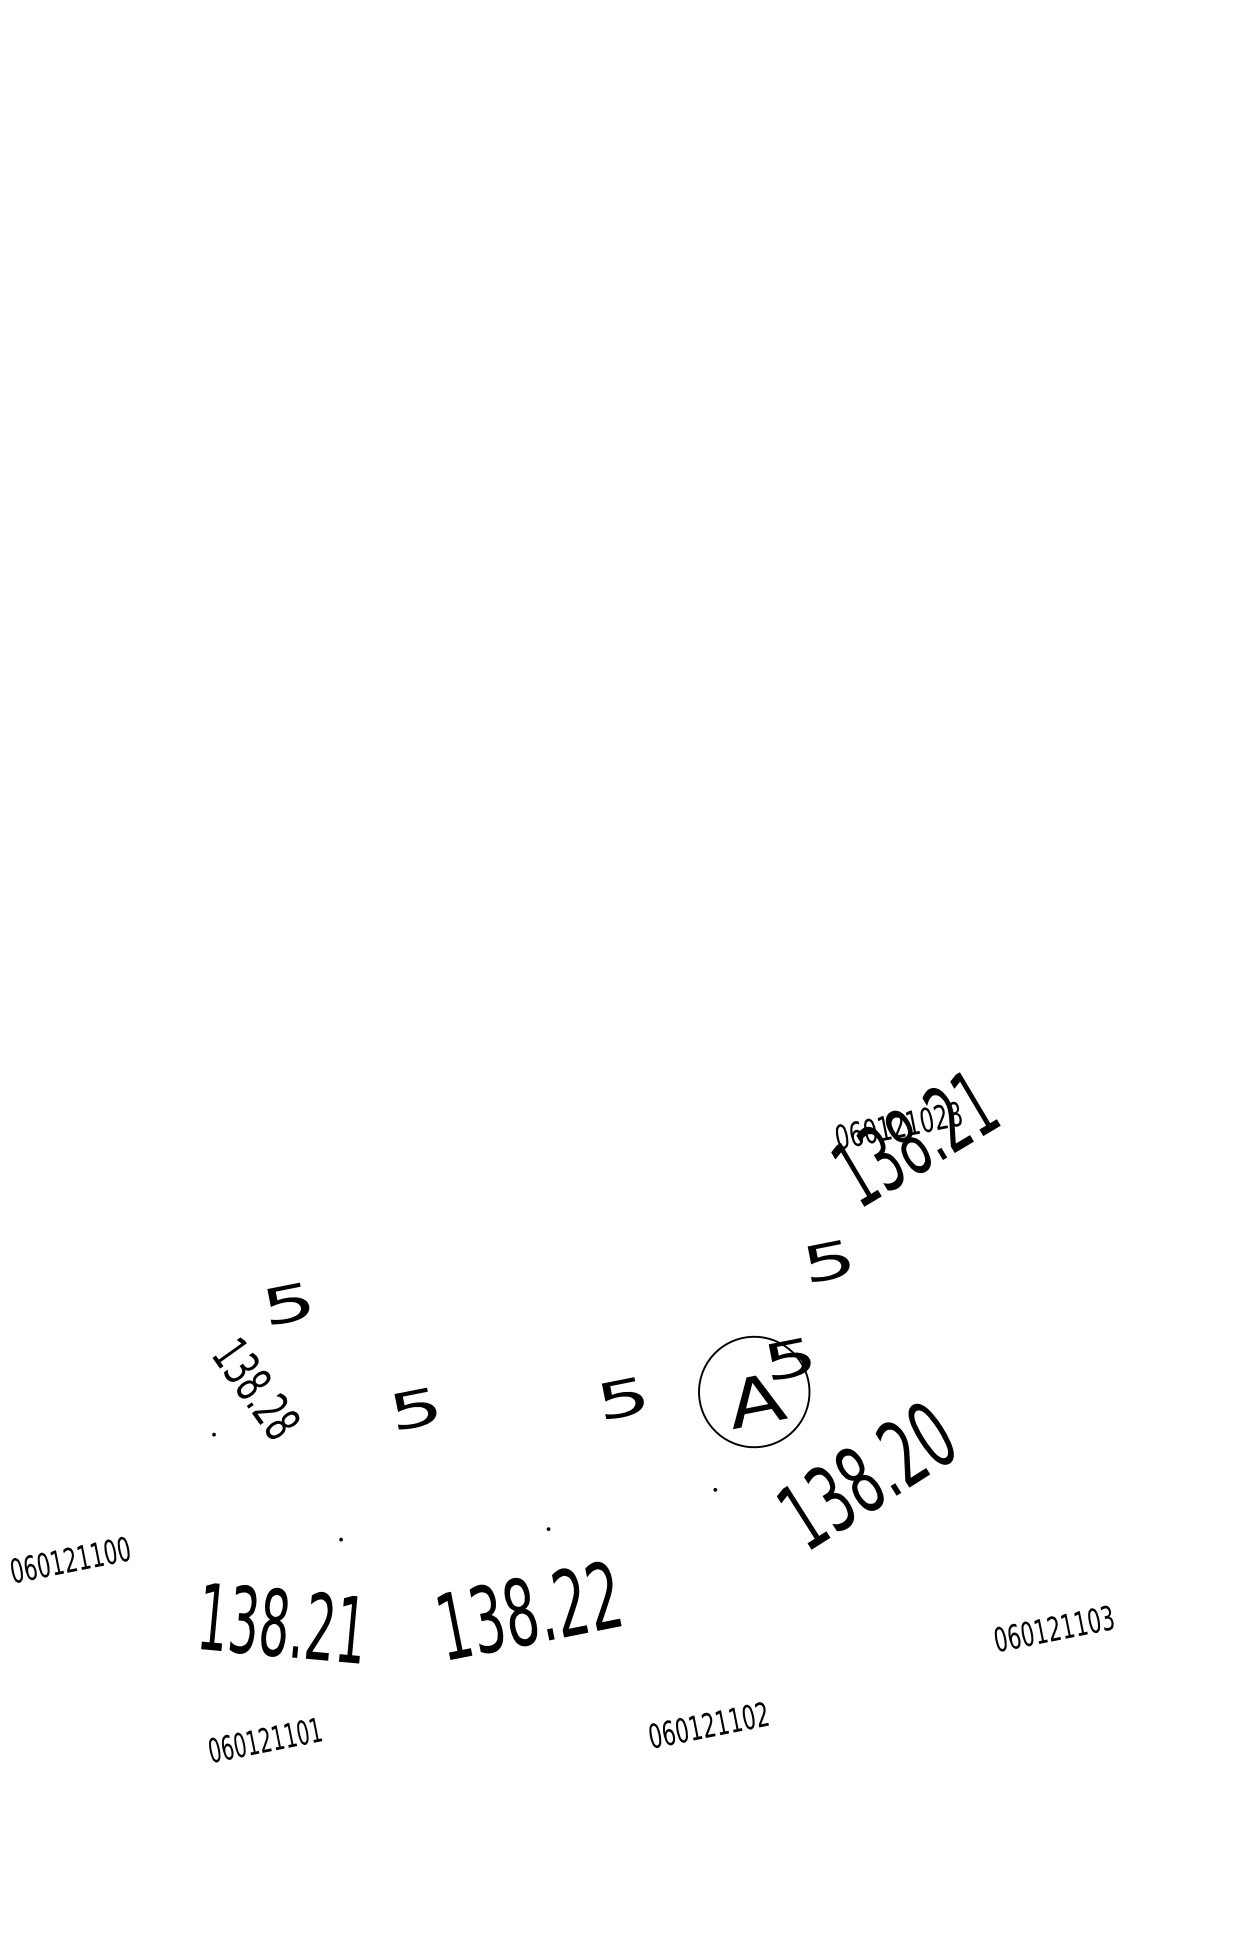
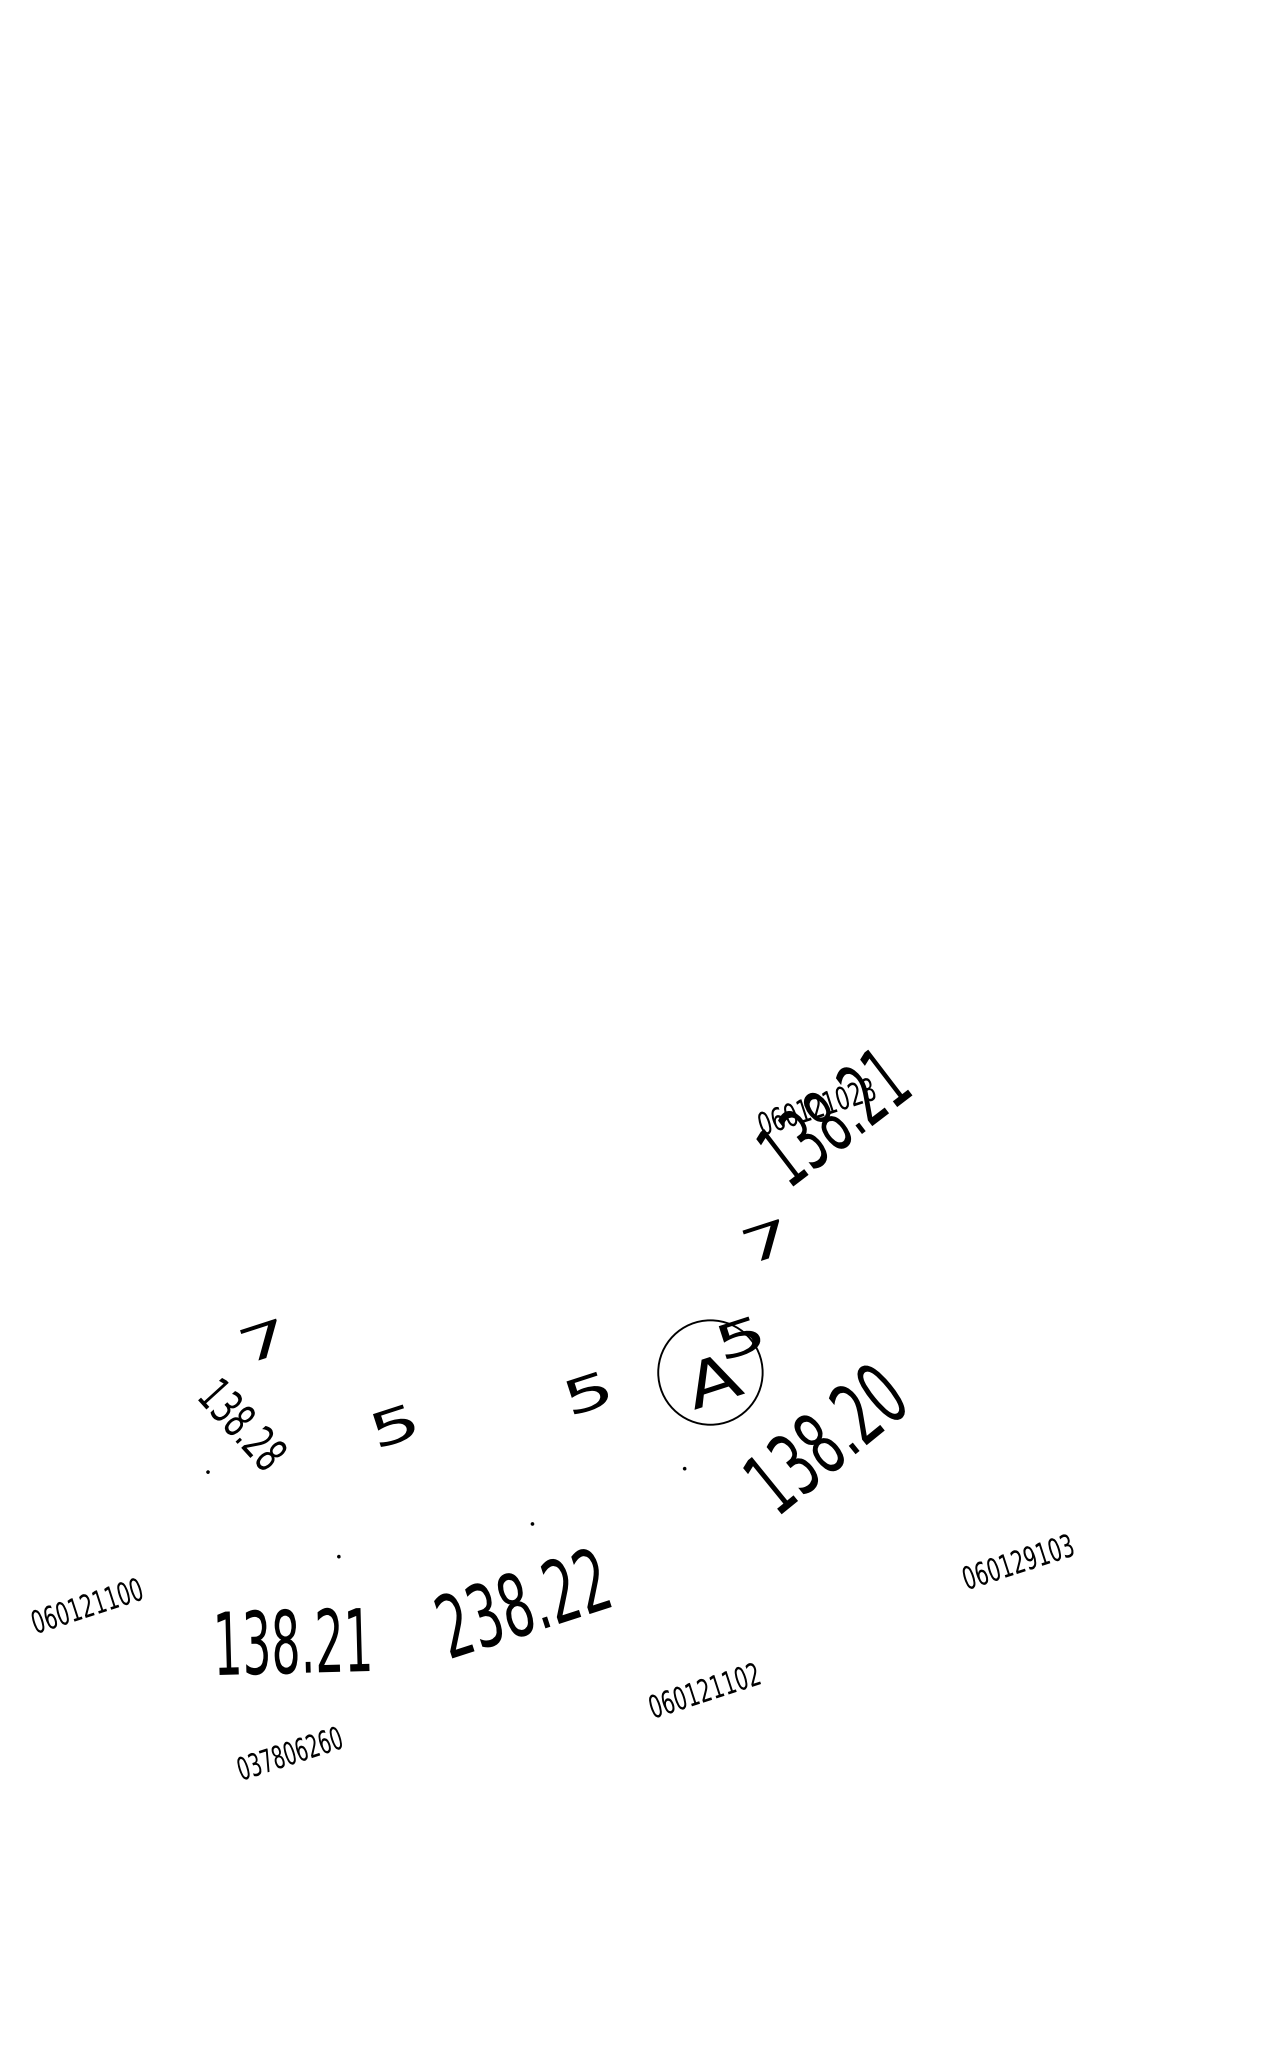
text: (826, 1259) -> (763, 1240), 5 -> 7
text: (286, 1302) -> (261, 1340), 5 -> 7
text: (1067, 1625) -> (1030, 1557), 060121103 -> 060129103
text: (454, 1626) -> (454, 1625), 138.22 -> 238.22
text: (271, 1738) -> (295, 1751), 060121101 -> 037806260

